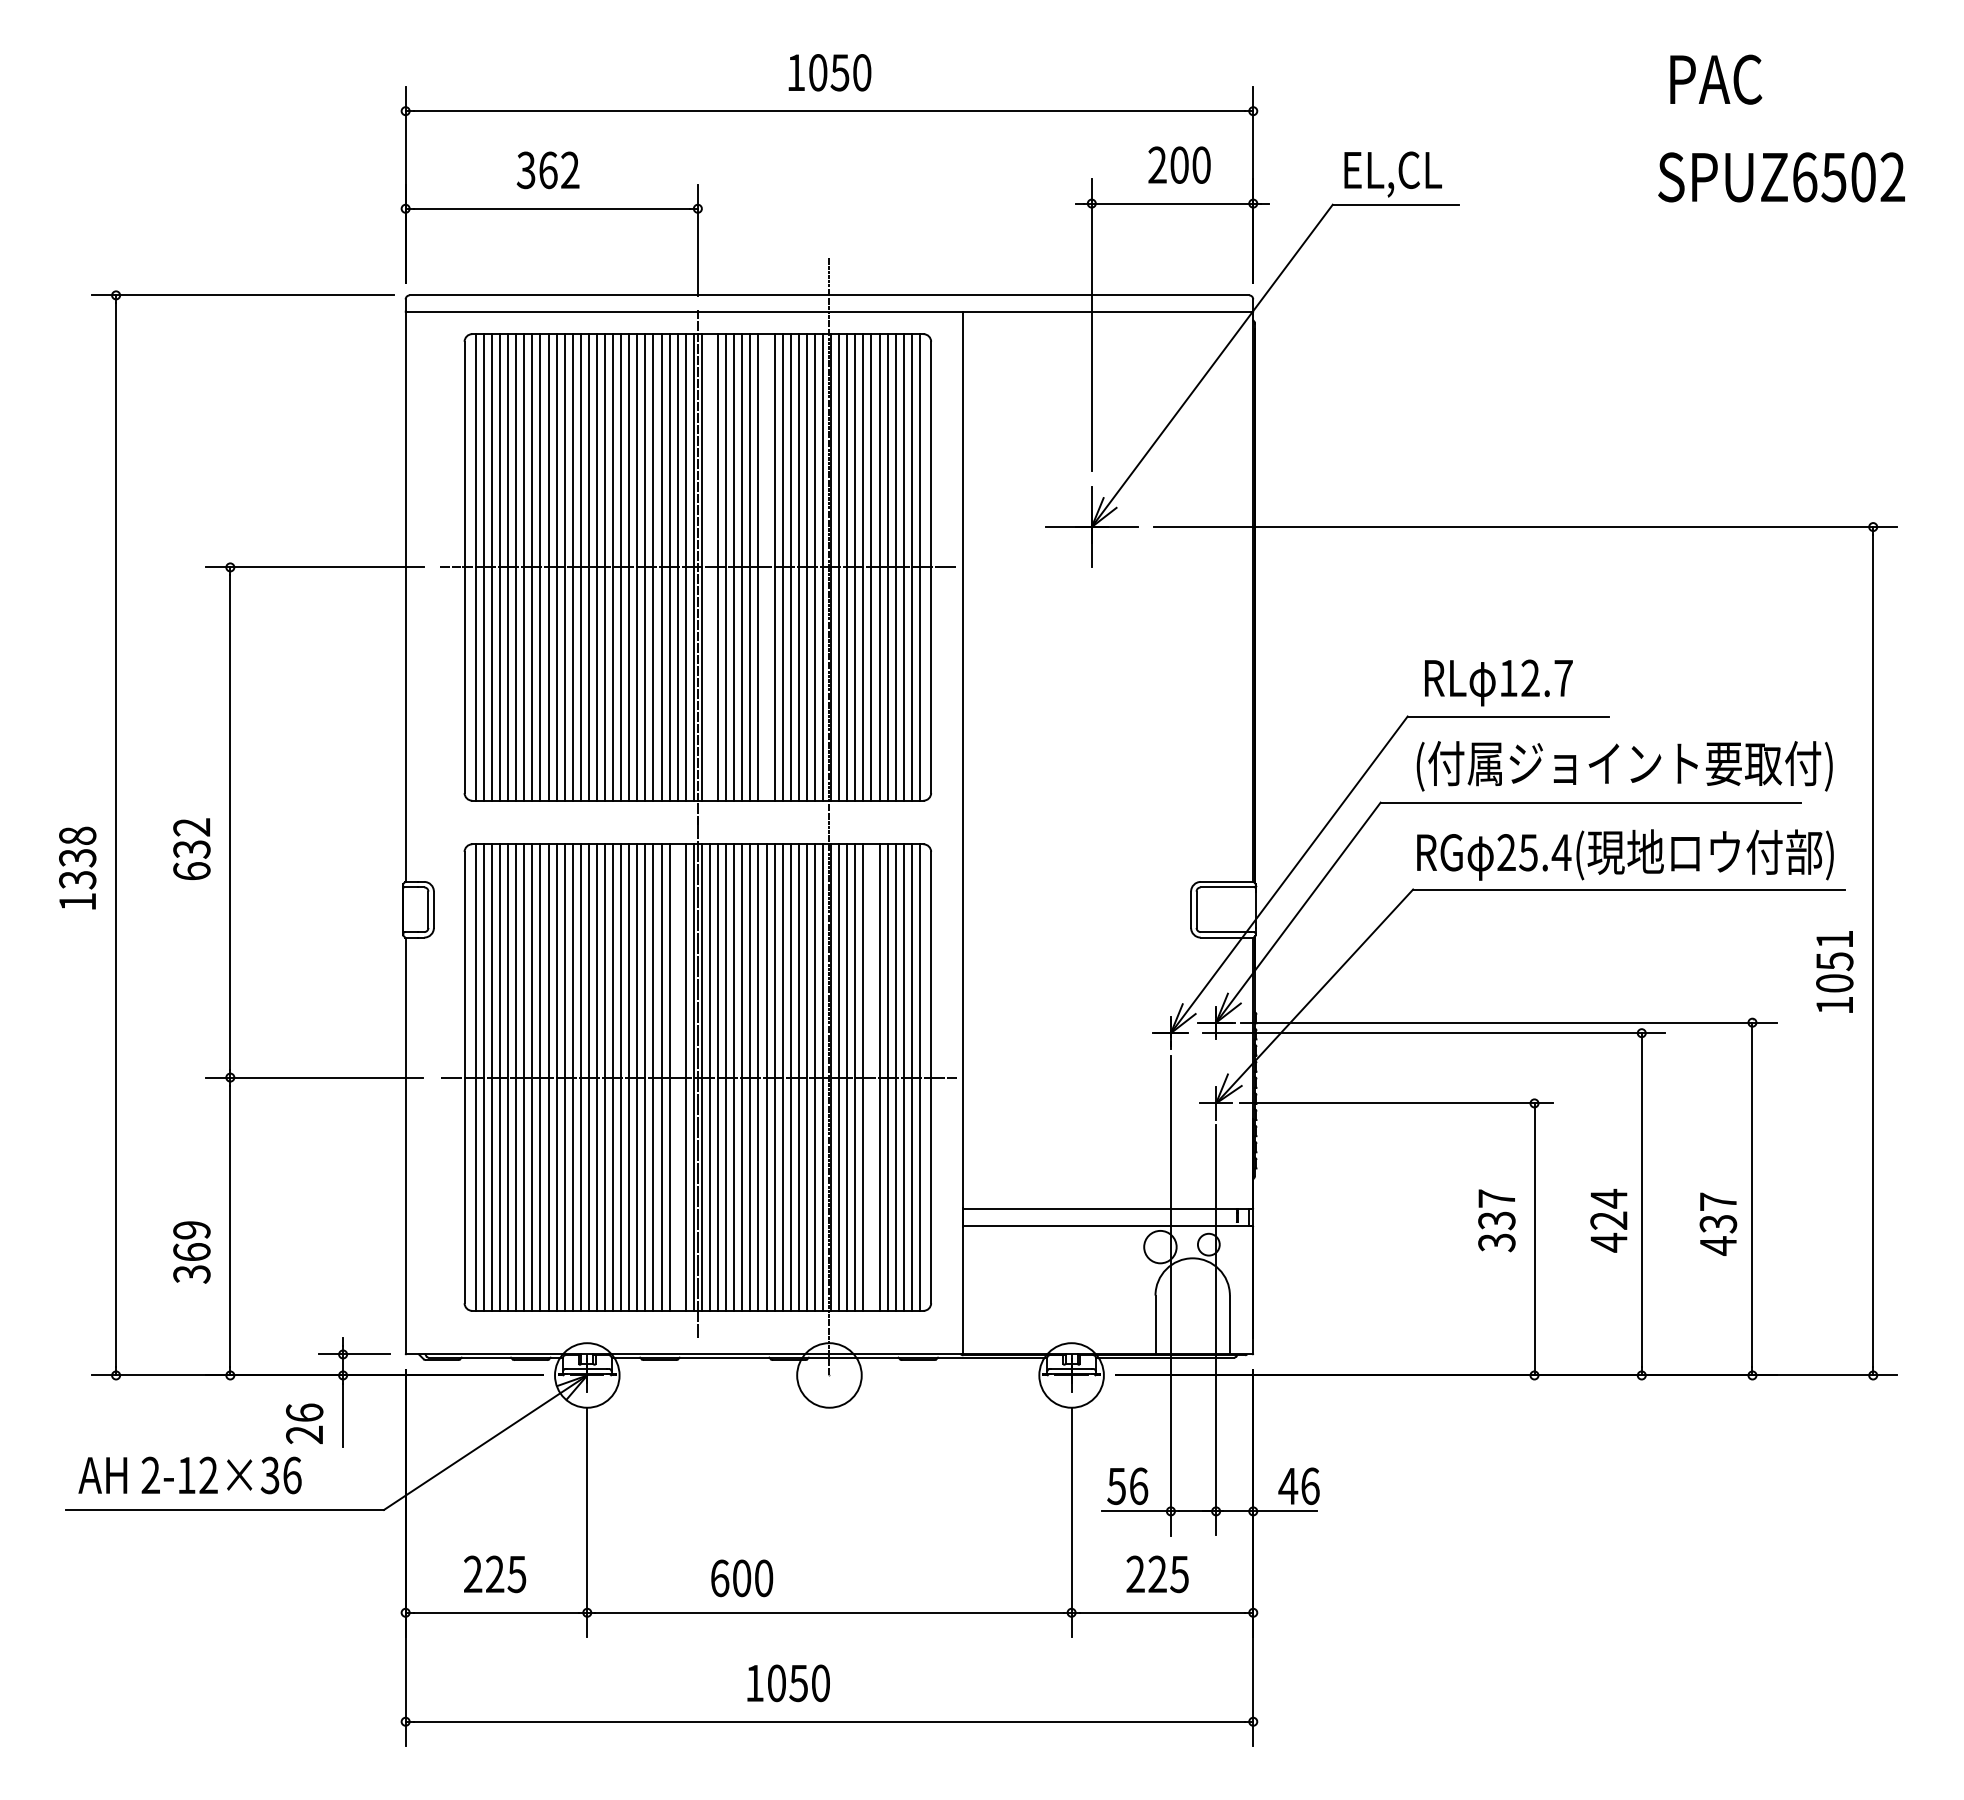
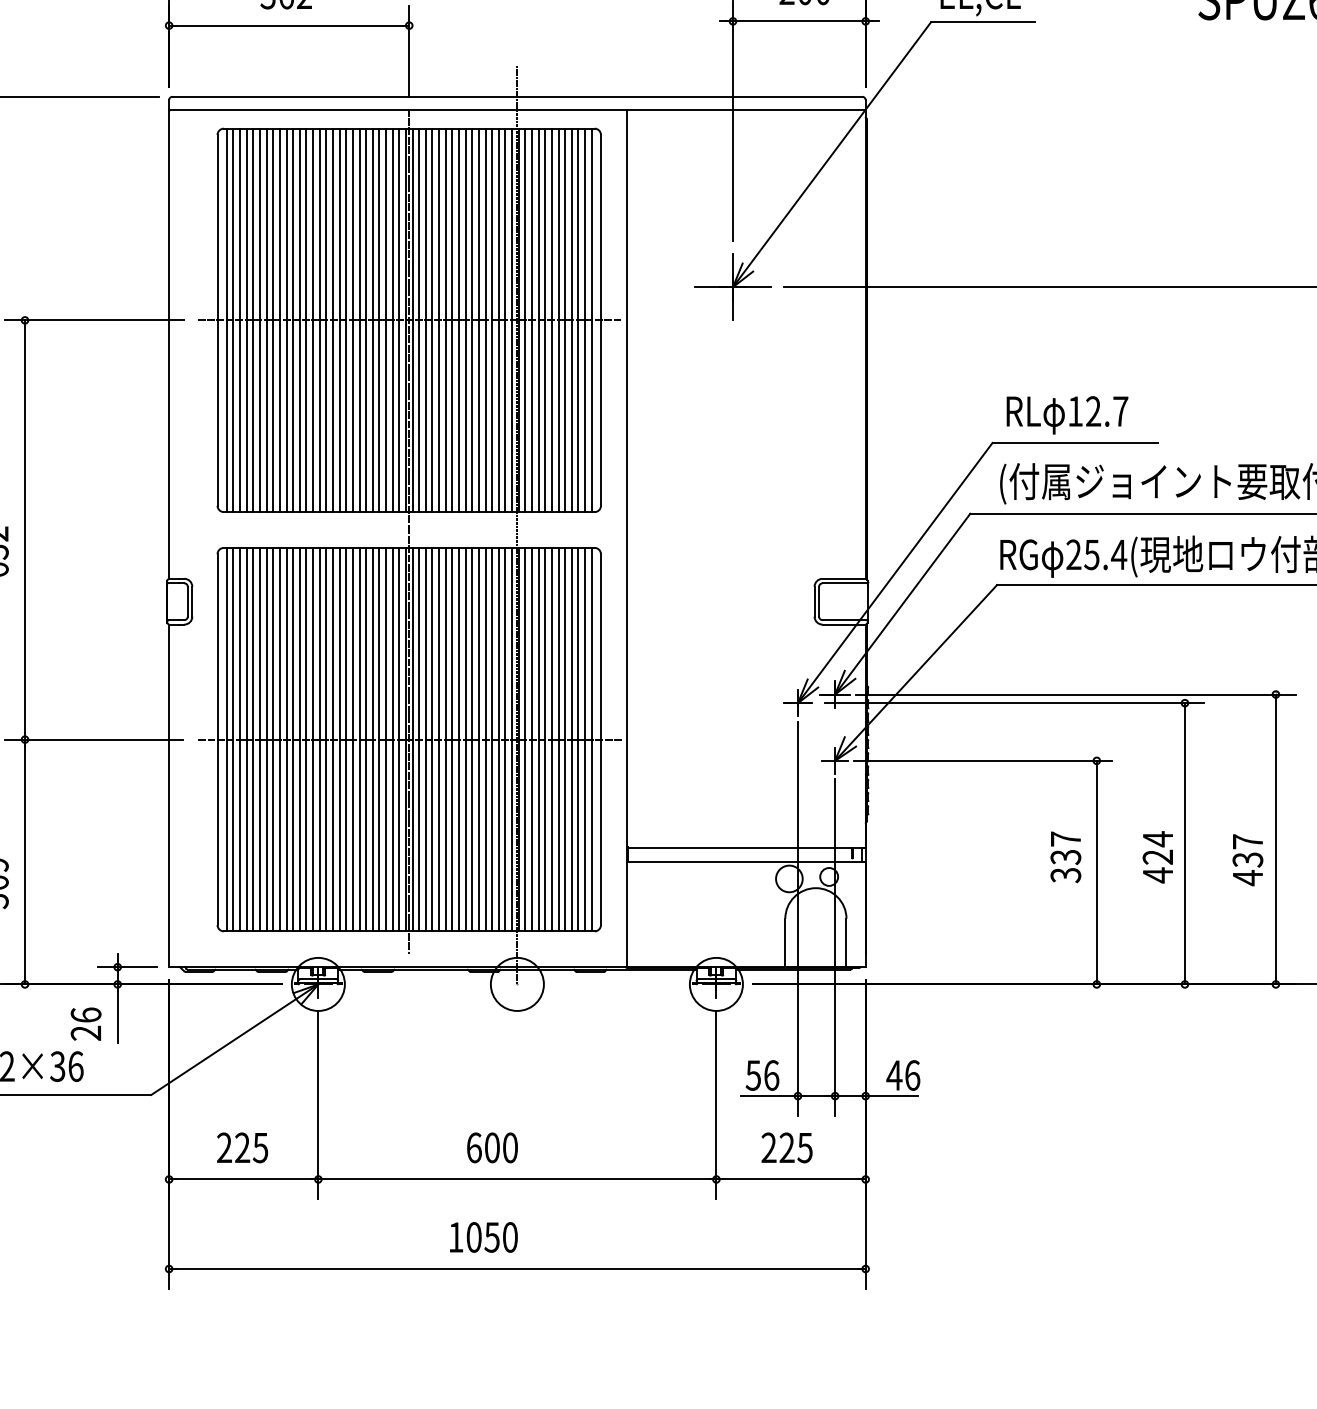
line: (709, 567) -> (418, 320), added
line: (766, 567) -> (465, 320), added
line: (677, 1077) -> (392, 739), added
line: (871, 1077) -> (551, 739), added
text: (742, 1578) -> (492, 1148), moved

